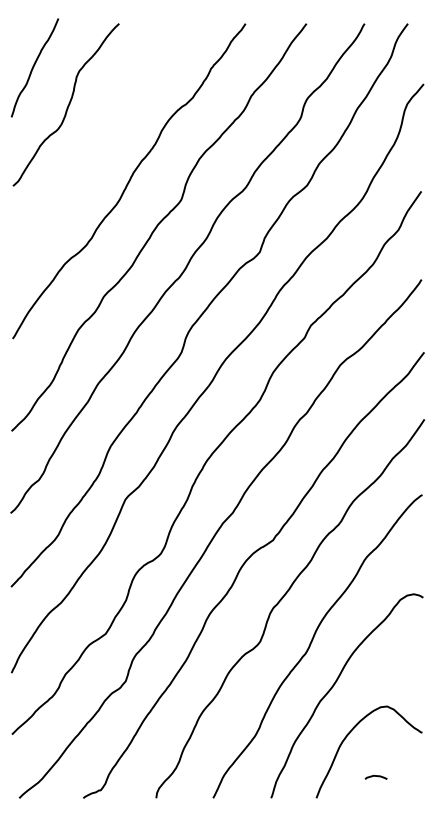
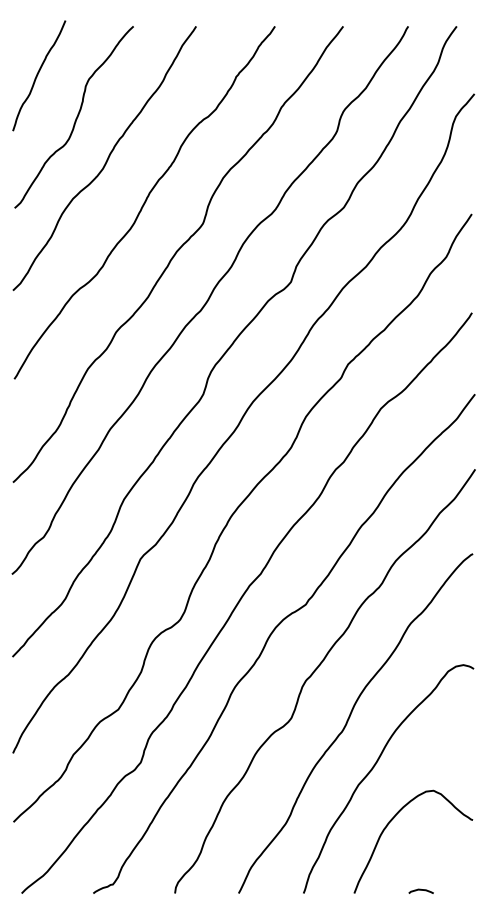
curve: (95, 141) -> (106, 158), added
curve: (375, 776) -> (420, 890), moved

